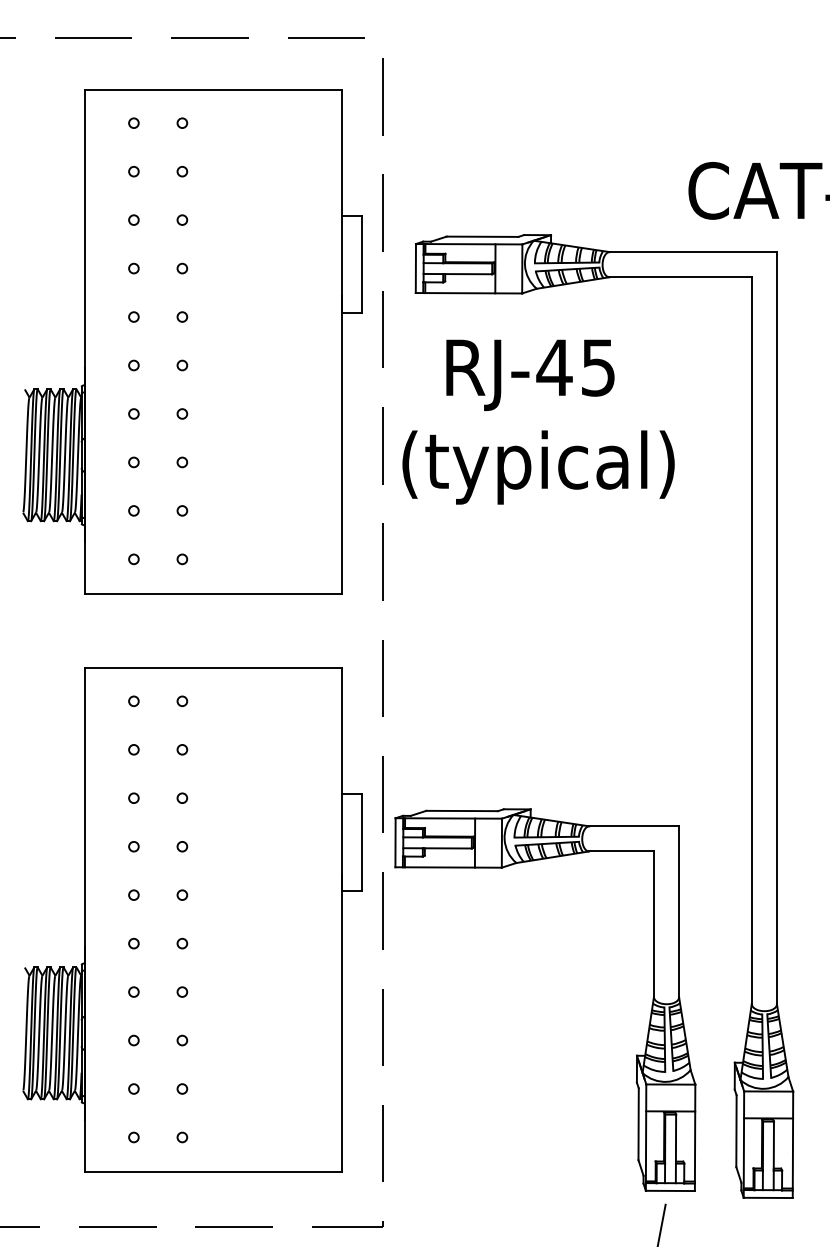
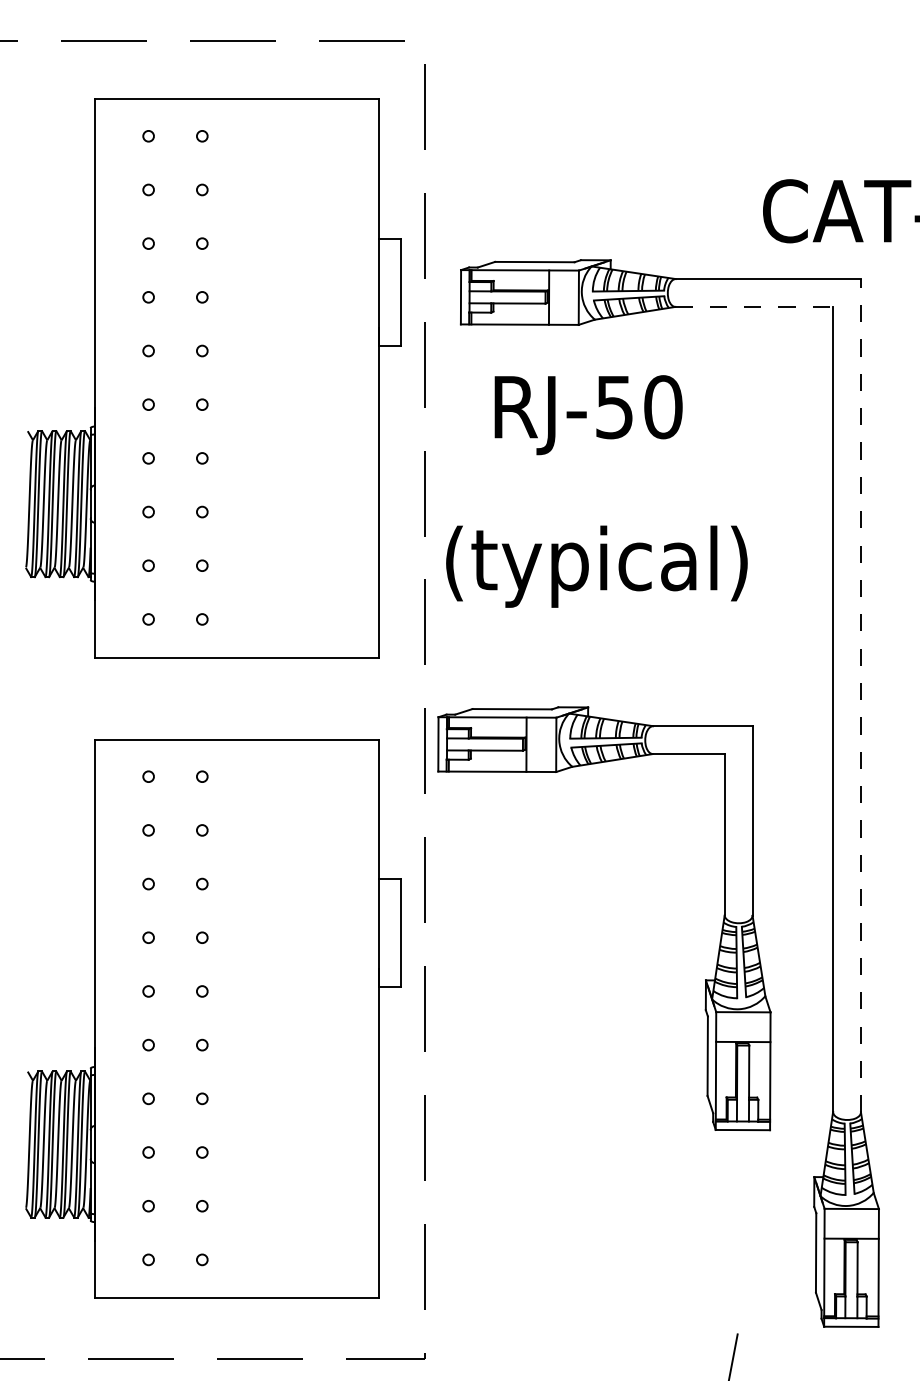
line: (680, 276) -> (754, 306), solid -> dashed
text: (576, 368) -> (638, 407), RJ-45 -> RJ-50
text: (538, 467) -> (596, 566), moved
line: (776, 628) -> (860, 695), solid -> dashed
part: (650, 1015) -> (720, 935), moved

